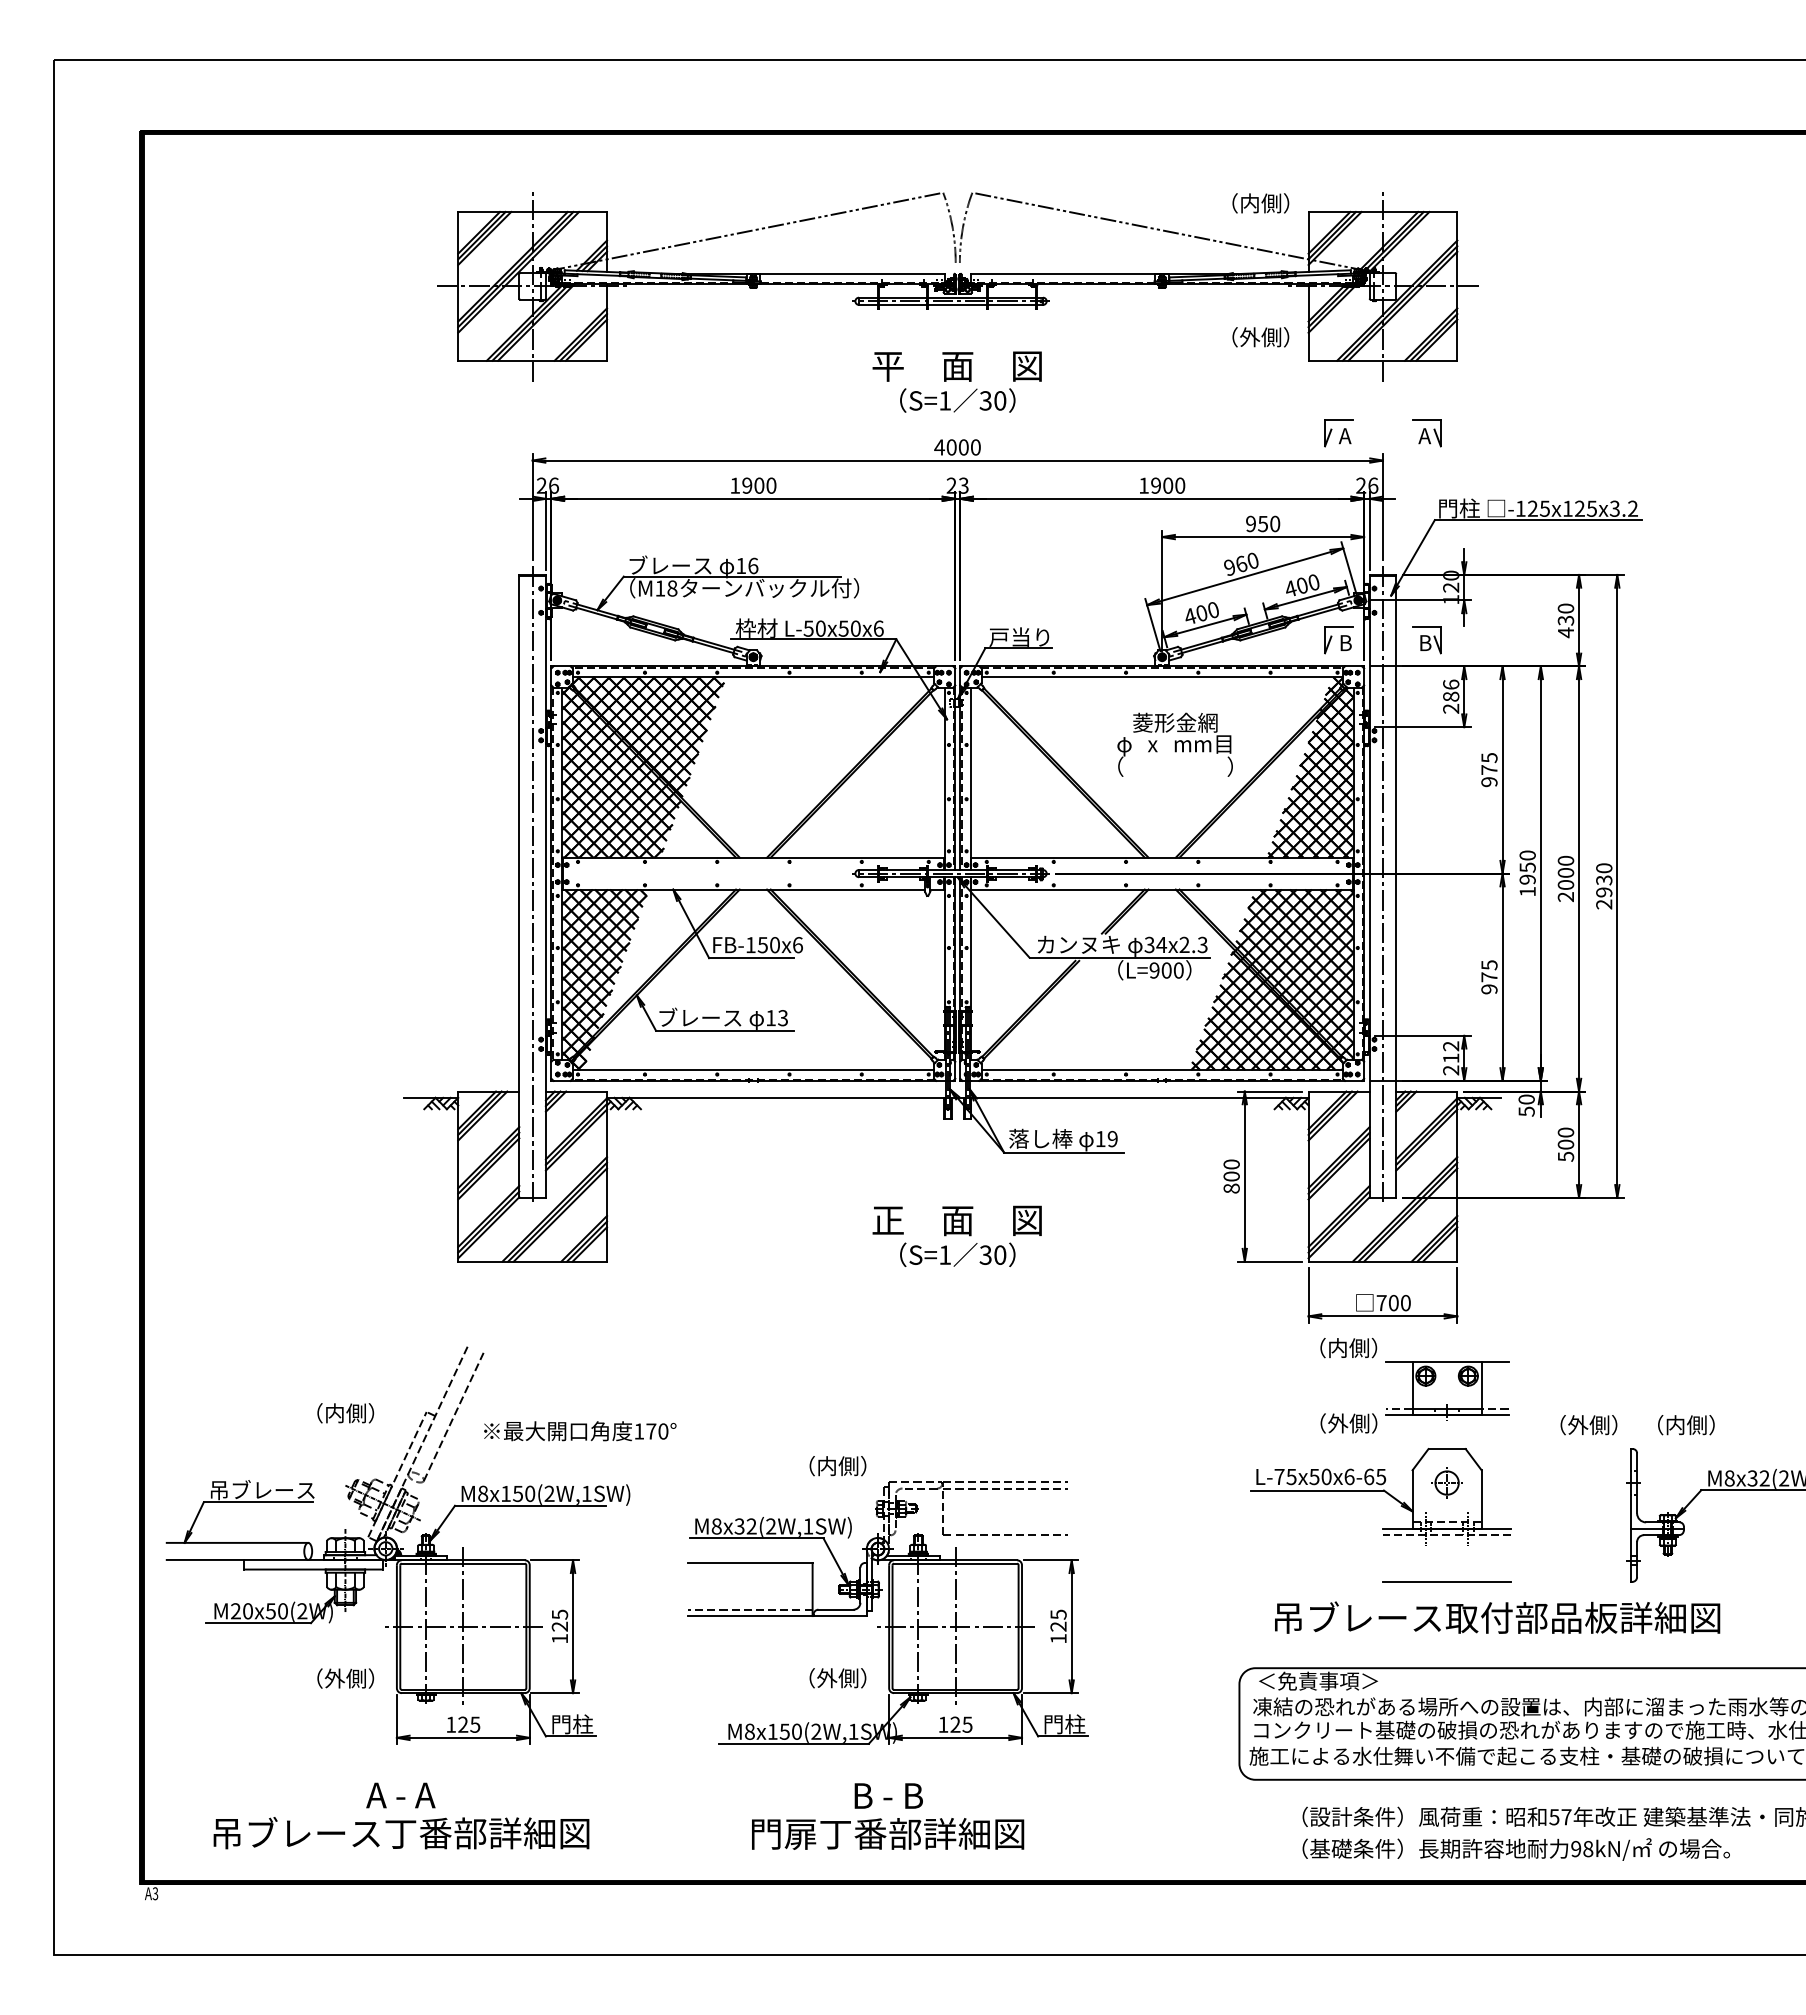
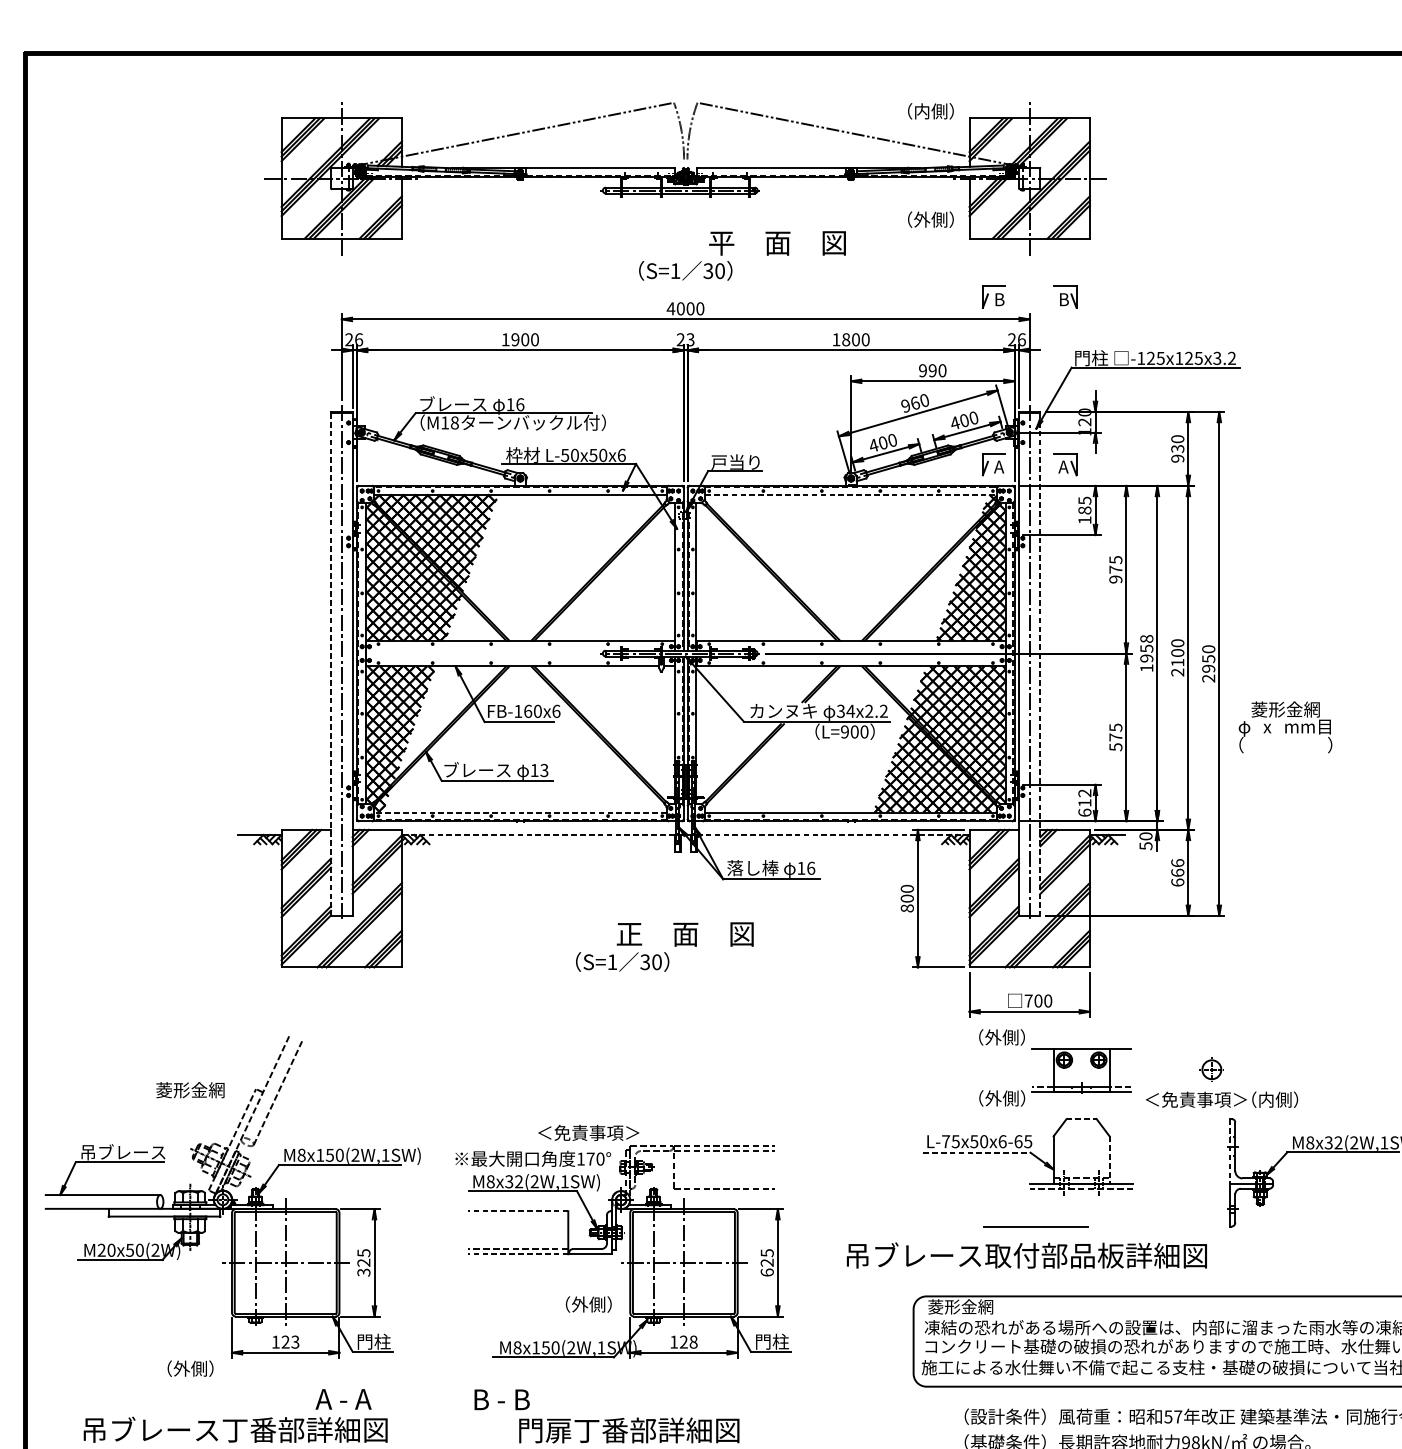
text: (956, 366) -> (776, 243), moved
text: (1344, 436) -> (998, 299), A -> B
text: (1424, 436) -> (1063, 299), A -> B
text: (1156, 485) -> (846, 339), 1900 -> 1800
text: (1262, 523) -> (932, 370), 950 -> 990
text: (1565, 632) -> (1177, 458), 430 -> 930
text: (1344, 643) -> (998, 467), B -> A
text: (1424, 643) -> (1063, 467), B -> A
line: (1162, 676) -> (851, 494), solid -> dashed
text: (1451, 696) -> (1085, 510), 286 -> 185
text: (1174, 744) -> (1284, 727), moved
text: (1527, 855) -> (1146, 638), 1950 -> 1958
text: (1603, 879) -> (1208, 658), 2930 -> 2950
text: (1565, 884) -> (1177, 662), 2000 -> 2100
line: (519, 887) -> (331, 664), solid -> dashed
line: (1396, 887) -> (1040, 664), solid -> dashed
text: (762, 945) -> (527, 711), FB-150x6 -> FB-160x6
text: (1202, 945) -> (883, 711), 34x2.3 -> 34x2.2
text: (1489, 989) -> (1115, 747), 975 -> 575
line: (753, 1070) -> (520, 812), solid -> dashed
text: (1451, 1070) -> (1085, 812), 212 -> 612
line: (776, 1097) -> (539, 834), solid -> dashed
line: (1138, 1097) -> (831, 834), solid -> dashed
text: (1112, 1139) -> (810, 868), 19 -> 16
text: (1565, 1144) -> (1177, 872), 500 -> 666
text: (957, 1254) -> (622, 961), moved
text: (1337, 1348) -> (992, 1037), （内側） -> （外側）
text: (345, 1413) -> (190, 1090), （内側） -> 菱形金網
text: (1588, 1425) -> (1195, 1100), （外側） -> ＜免責事項＞
text: (580, 1431) -> (533, 1159), moved
line: (1447, 1449) -> (1081, 1119), solid -> dashed
text: (837, 1466) -> (588, 1133), （内側） -> ＜免責事項＞
part: (1446, 1482) -> (1211, 1069), moved
line: (1630, 1488) -> (1229, 1151), solid -> dashed
line: (1318, 1490) -> (977, 1152), solid -> dashed
line: (1481, 1500) -> (1109, 1160), solid -> dashed
line: (749, 1562) -> (517, 1210), solid -> dashed
line: (1446, 1581) -> (1035, 1226), moved
line: (749, 1616) -> (517, 1254), solid -> dashed
text: (1497, 1617) -> (1026, 1255), moved
text: (559, 1638) -> (363, 1272), 125 -> 325
text: (1058, 1638) -> (767, 1272), 125 -> 625
text: (345, 1678) -> (190, 1368), moved
text: (1317, 1680) -> (976, 1306), ＜免責事項＞ -> 菱形金網
text: (475, 1724) -> (295, 1341), 125 -> 123
text: (967, 1724) -> (693, 1341), 125 -> 128
text: (400, 1795) -> (343, 1399), moved
text: (888, 1795) -> (501, 1399), moved

